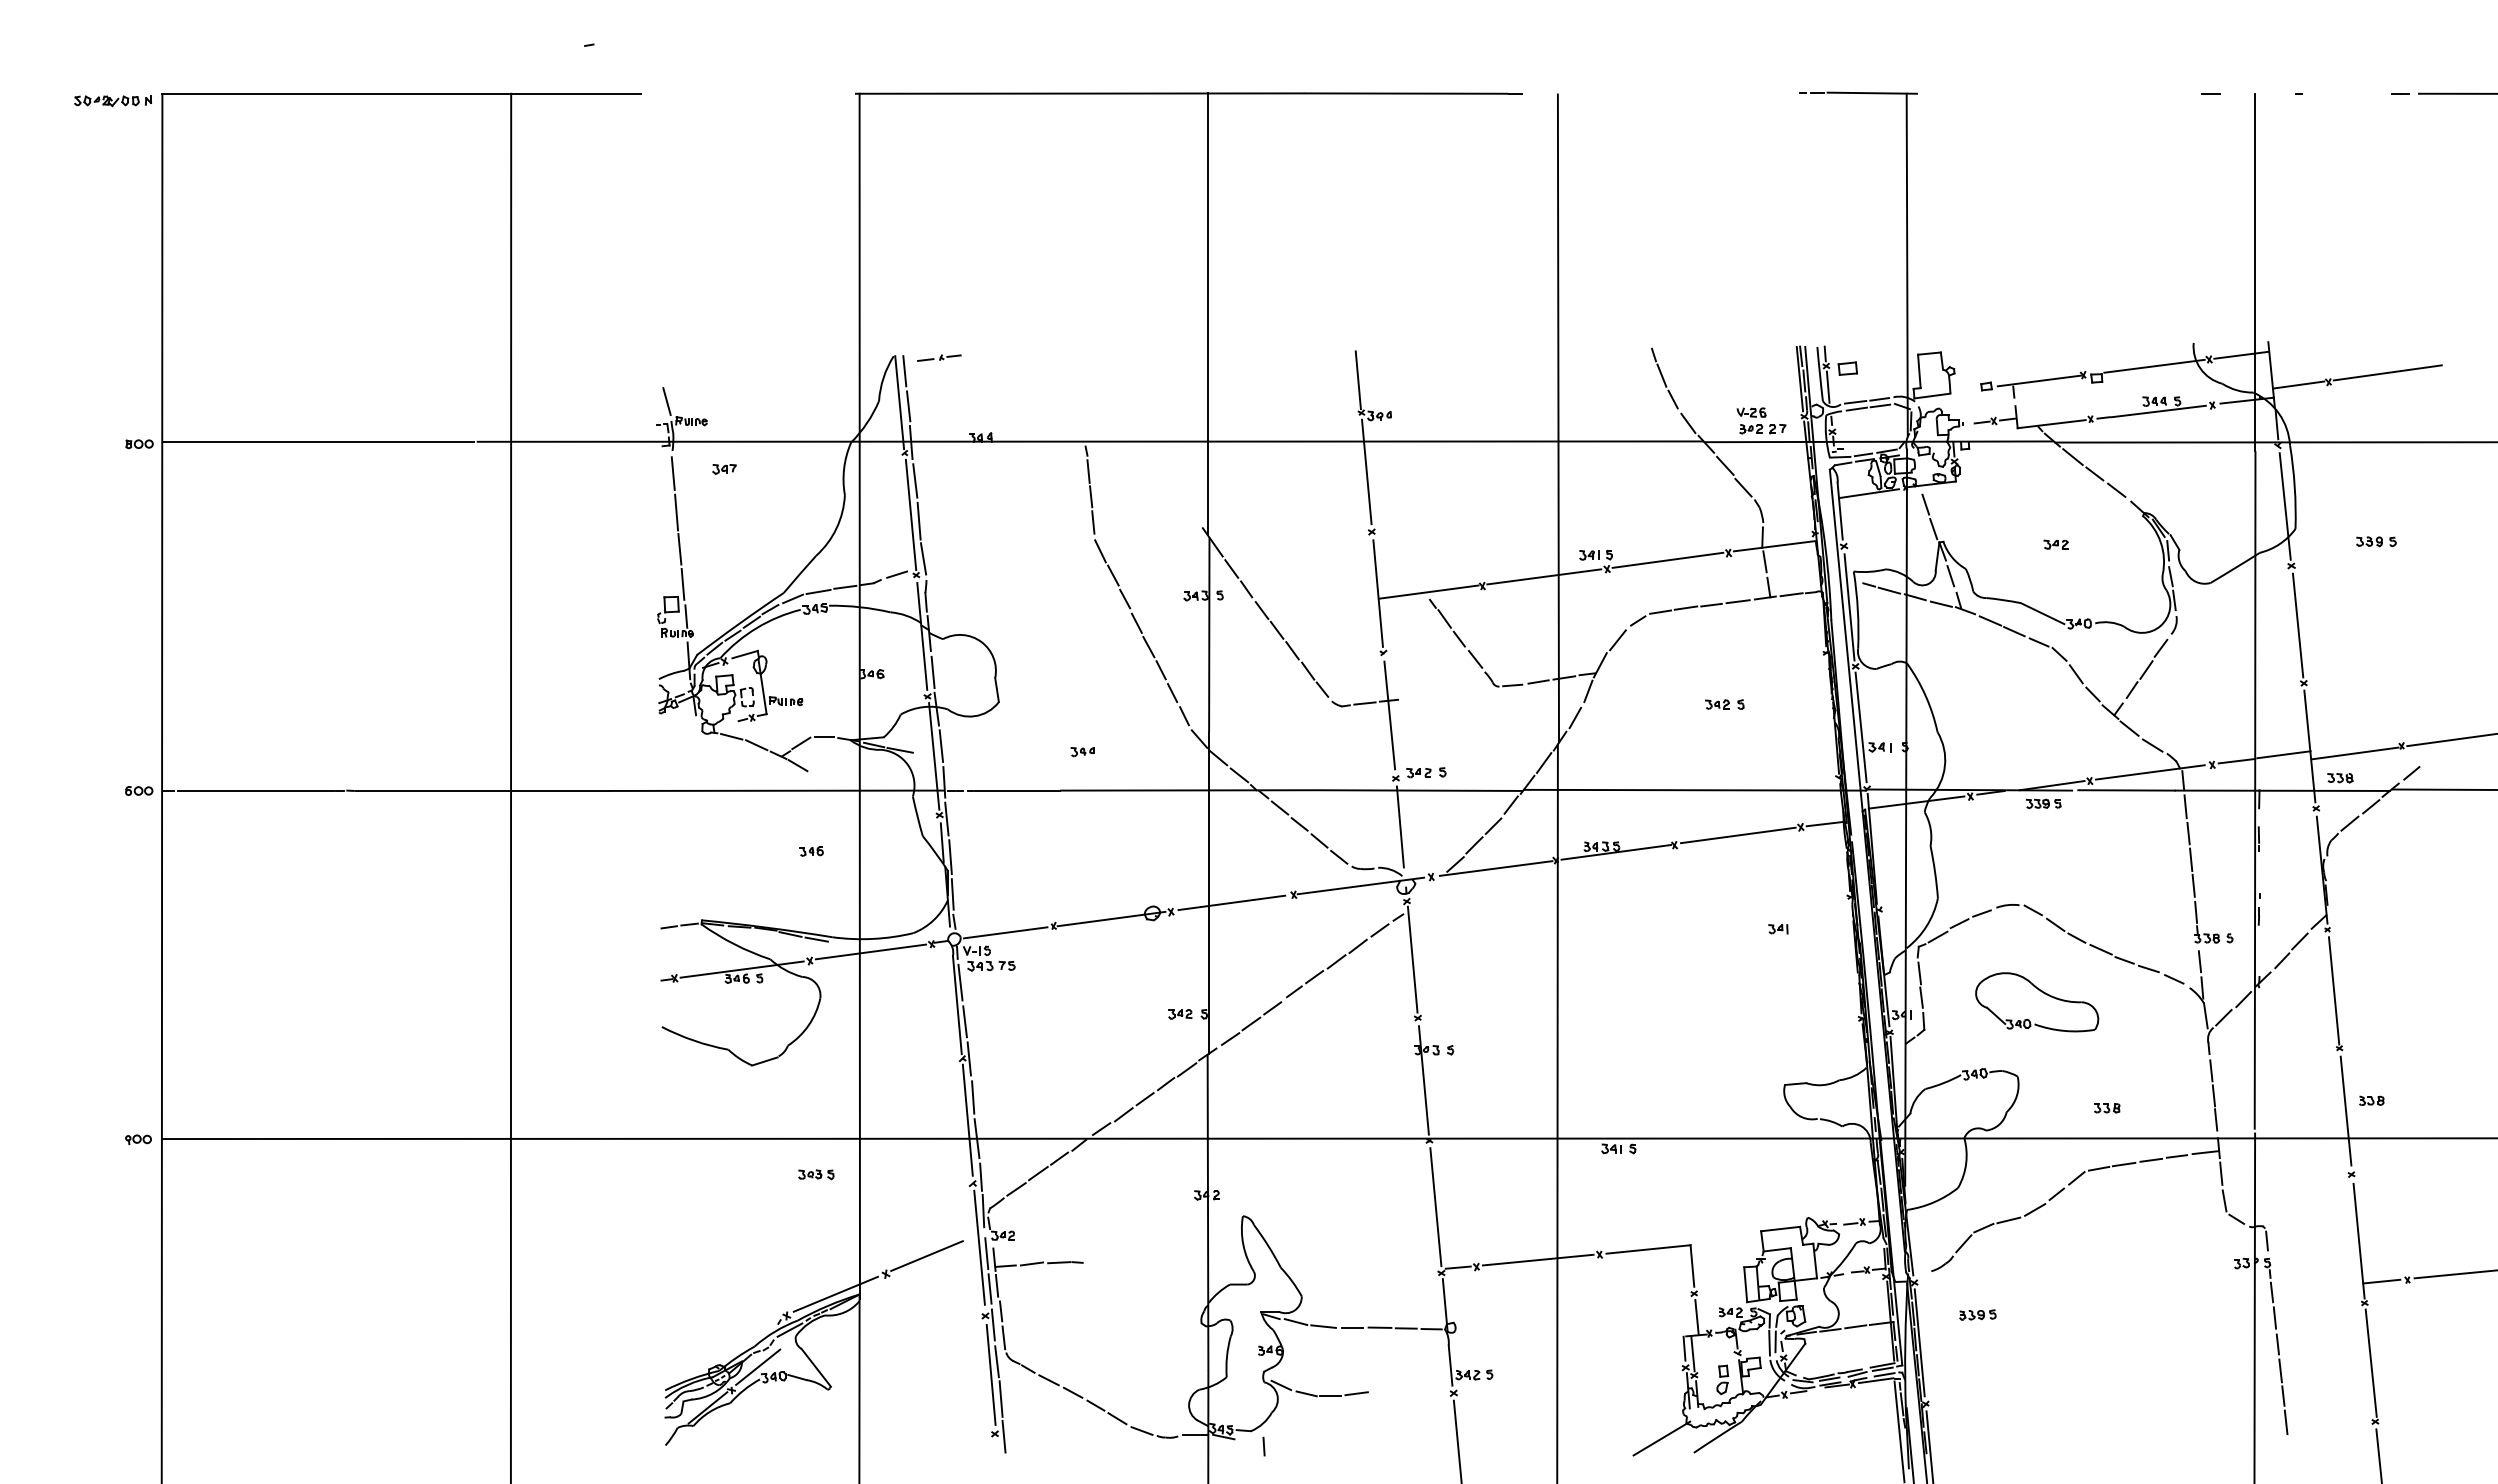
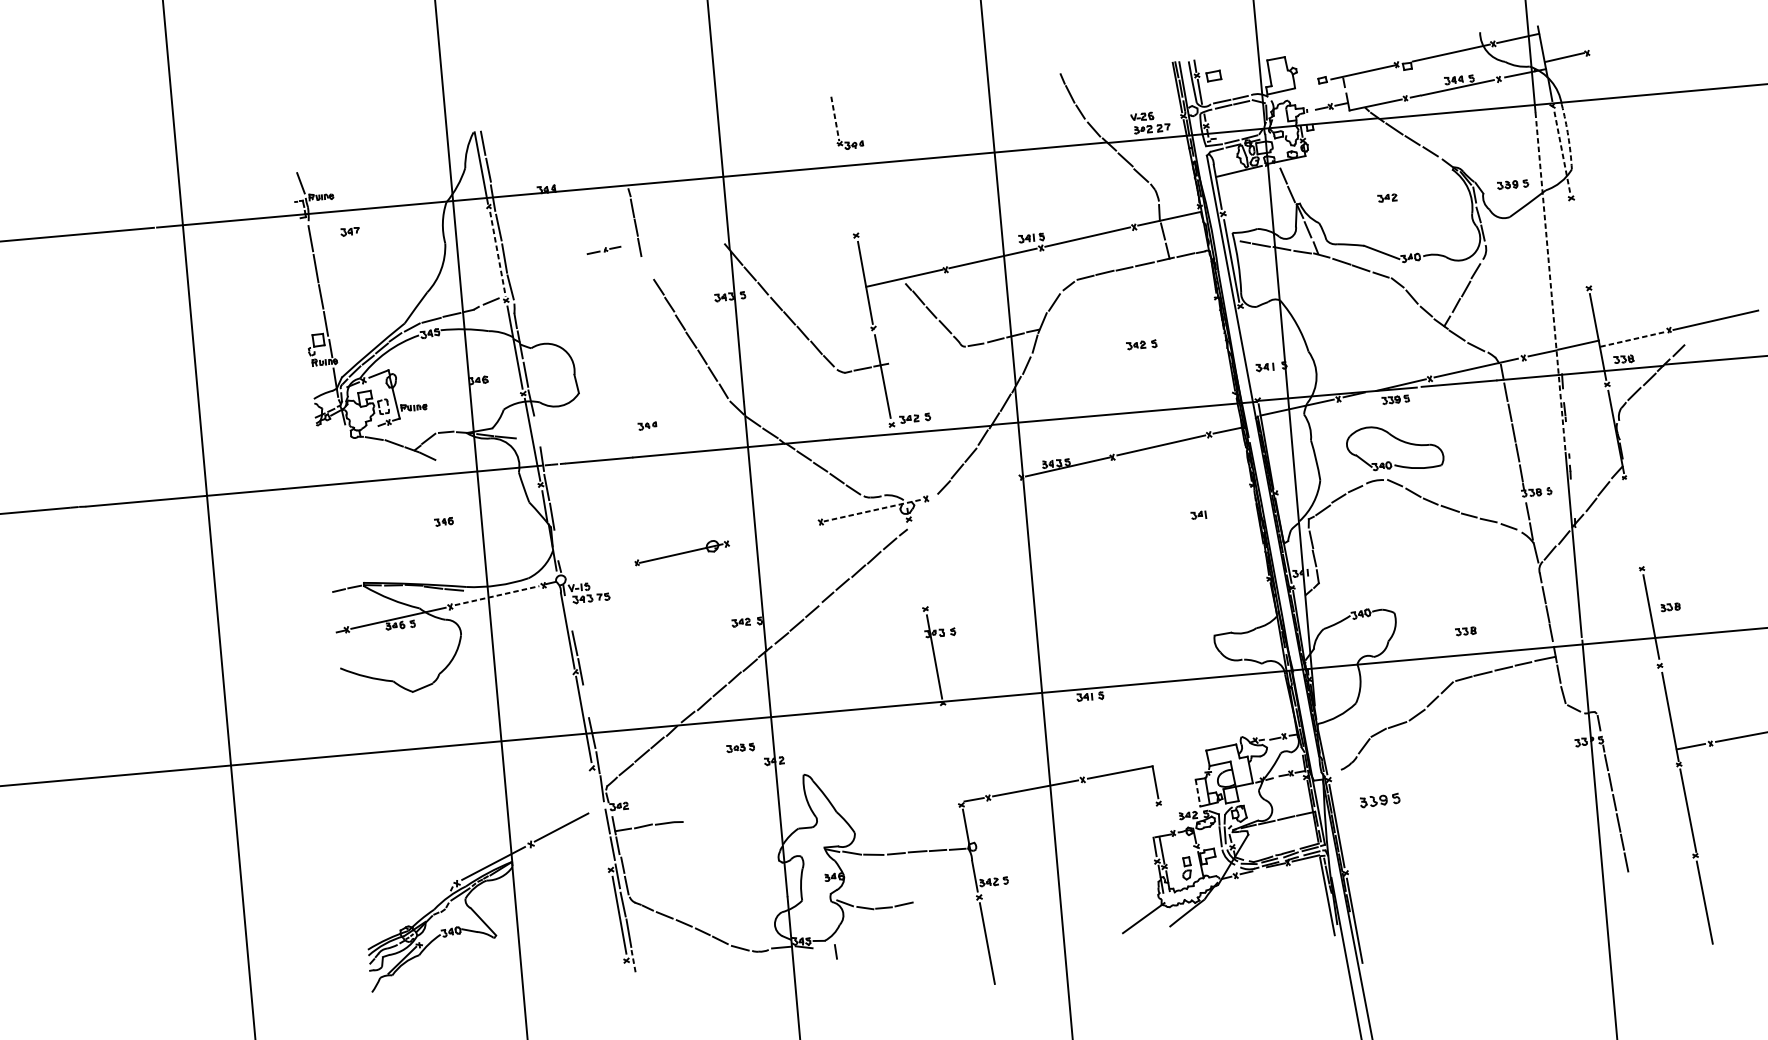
part: (939, 357) -> (604, 249), moved
line: (2387, 372) -> (1632, 41), removed
line: (1358, 380) -> (835, 119), solid -> dashed
line: (1366, 471) -> (847, 189), removed
arc: (2294, 486) -> (1568, 136), solid -> dashed
line: (2285, 506) -> (1562, 152), solid -> dashed
line: (911, 515) -> (498, 254), solid -> dashed
part: (2376, 541) -> (1513, 184), moved
line: (1100, 551) -> (647, 269), removed
line: (2297, 625) -> (1580, 244), removed
line: (2255, 670) -> (1550, 281), solid -> dashed
line: (1860, 727) -> (1248, 353), removed
line: (941, 745) -> (537, 430), removed
line: (2355, 753) -> (1633, 339), solid -> dashed
line: (1399, 826) -> (898, 461), removed
line: (1495, 868) -> (975, 487), removed
line: (1360, 885) -> (871, 510), solid -> dashed
line: (952, 894) -> (556, 545), removed
line: (1231, 902) -> (773, 532), removed
line: (1005, 932) -> (600, 571), removed
line: (870, 951) -> (496, 595), solid -> dashed
line: (1412, 959) -> (917, 564), removed
line: (960, 982) -> (568, 613), removed
line: (2333, 990) -> (1633, 524), removed
part: (2044, 994) -> (1400, 441), moved
line: (973, 1097) -> (586, 701), removed
part: (816, 1174) -> (740, 747), moved
line: (1435, 1207) -> (952, 754), removed
line: (979, 1247) -> (601, 817), removed
line: (1745, 1284) -> (1197, 792), solid -> dashed
part: (1977, 1314) -> (1379, 800), size x1.4
line: (1696, 1316) -> (1162, 821), removed
line: (758, 1366) -> (438, 924), removed
line: (1004, 1436) -> (634, 962), solid -> dashed

